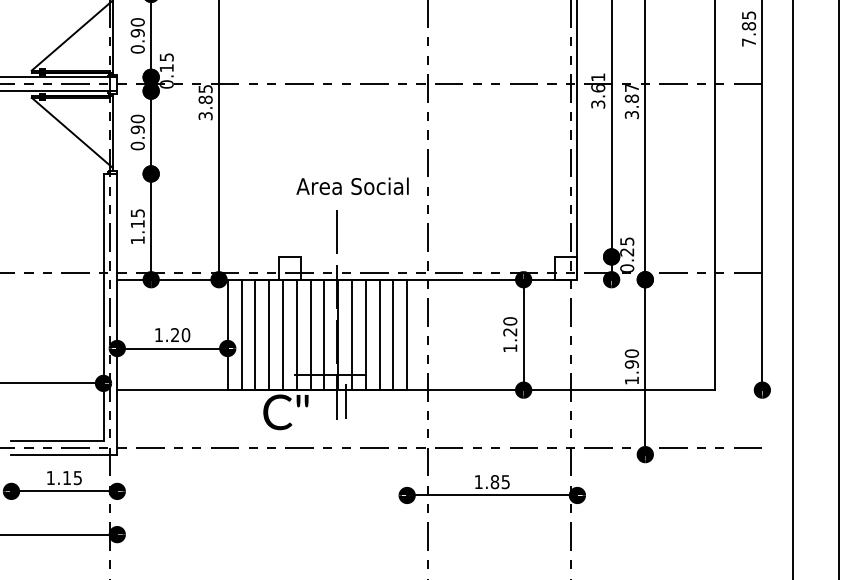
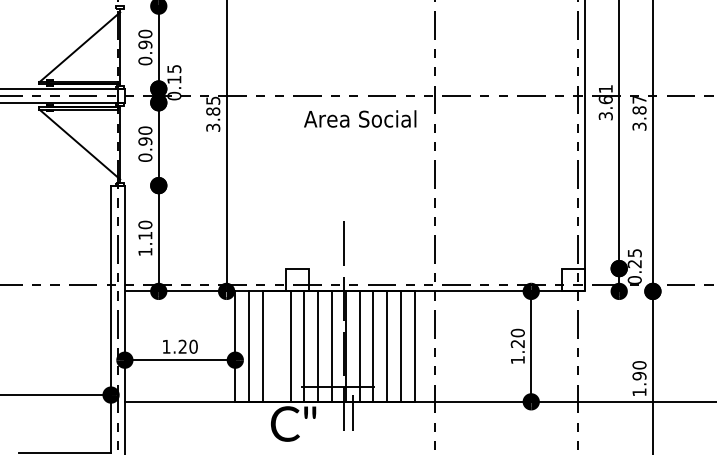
text: (352, 185) -> (360, 118), moved
text: (137, 213) -> (145, 225), 1.15 -> 1.10
line: (269, 334) -> (277, 346), removed

